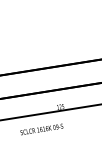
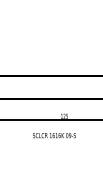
text: (41, 129) -> (54, 135), moved

